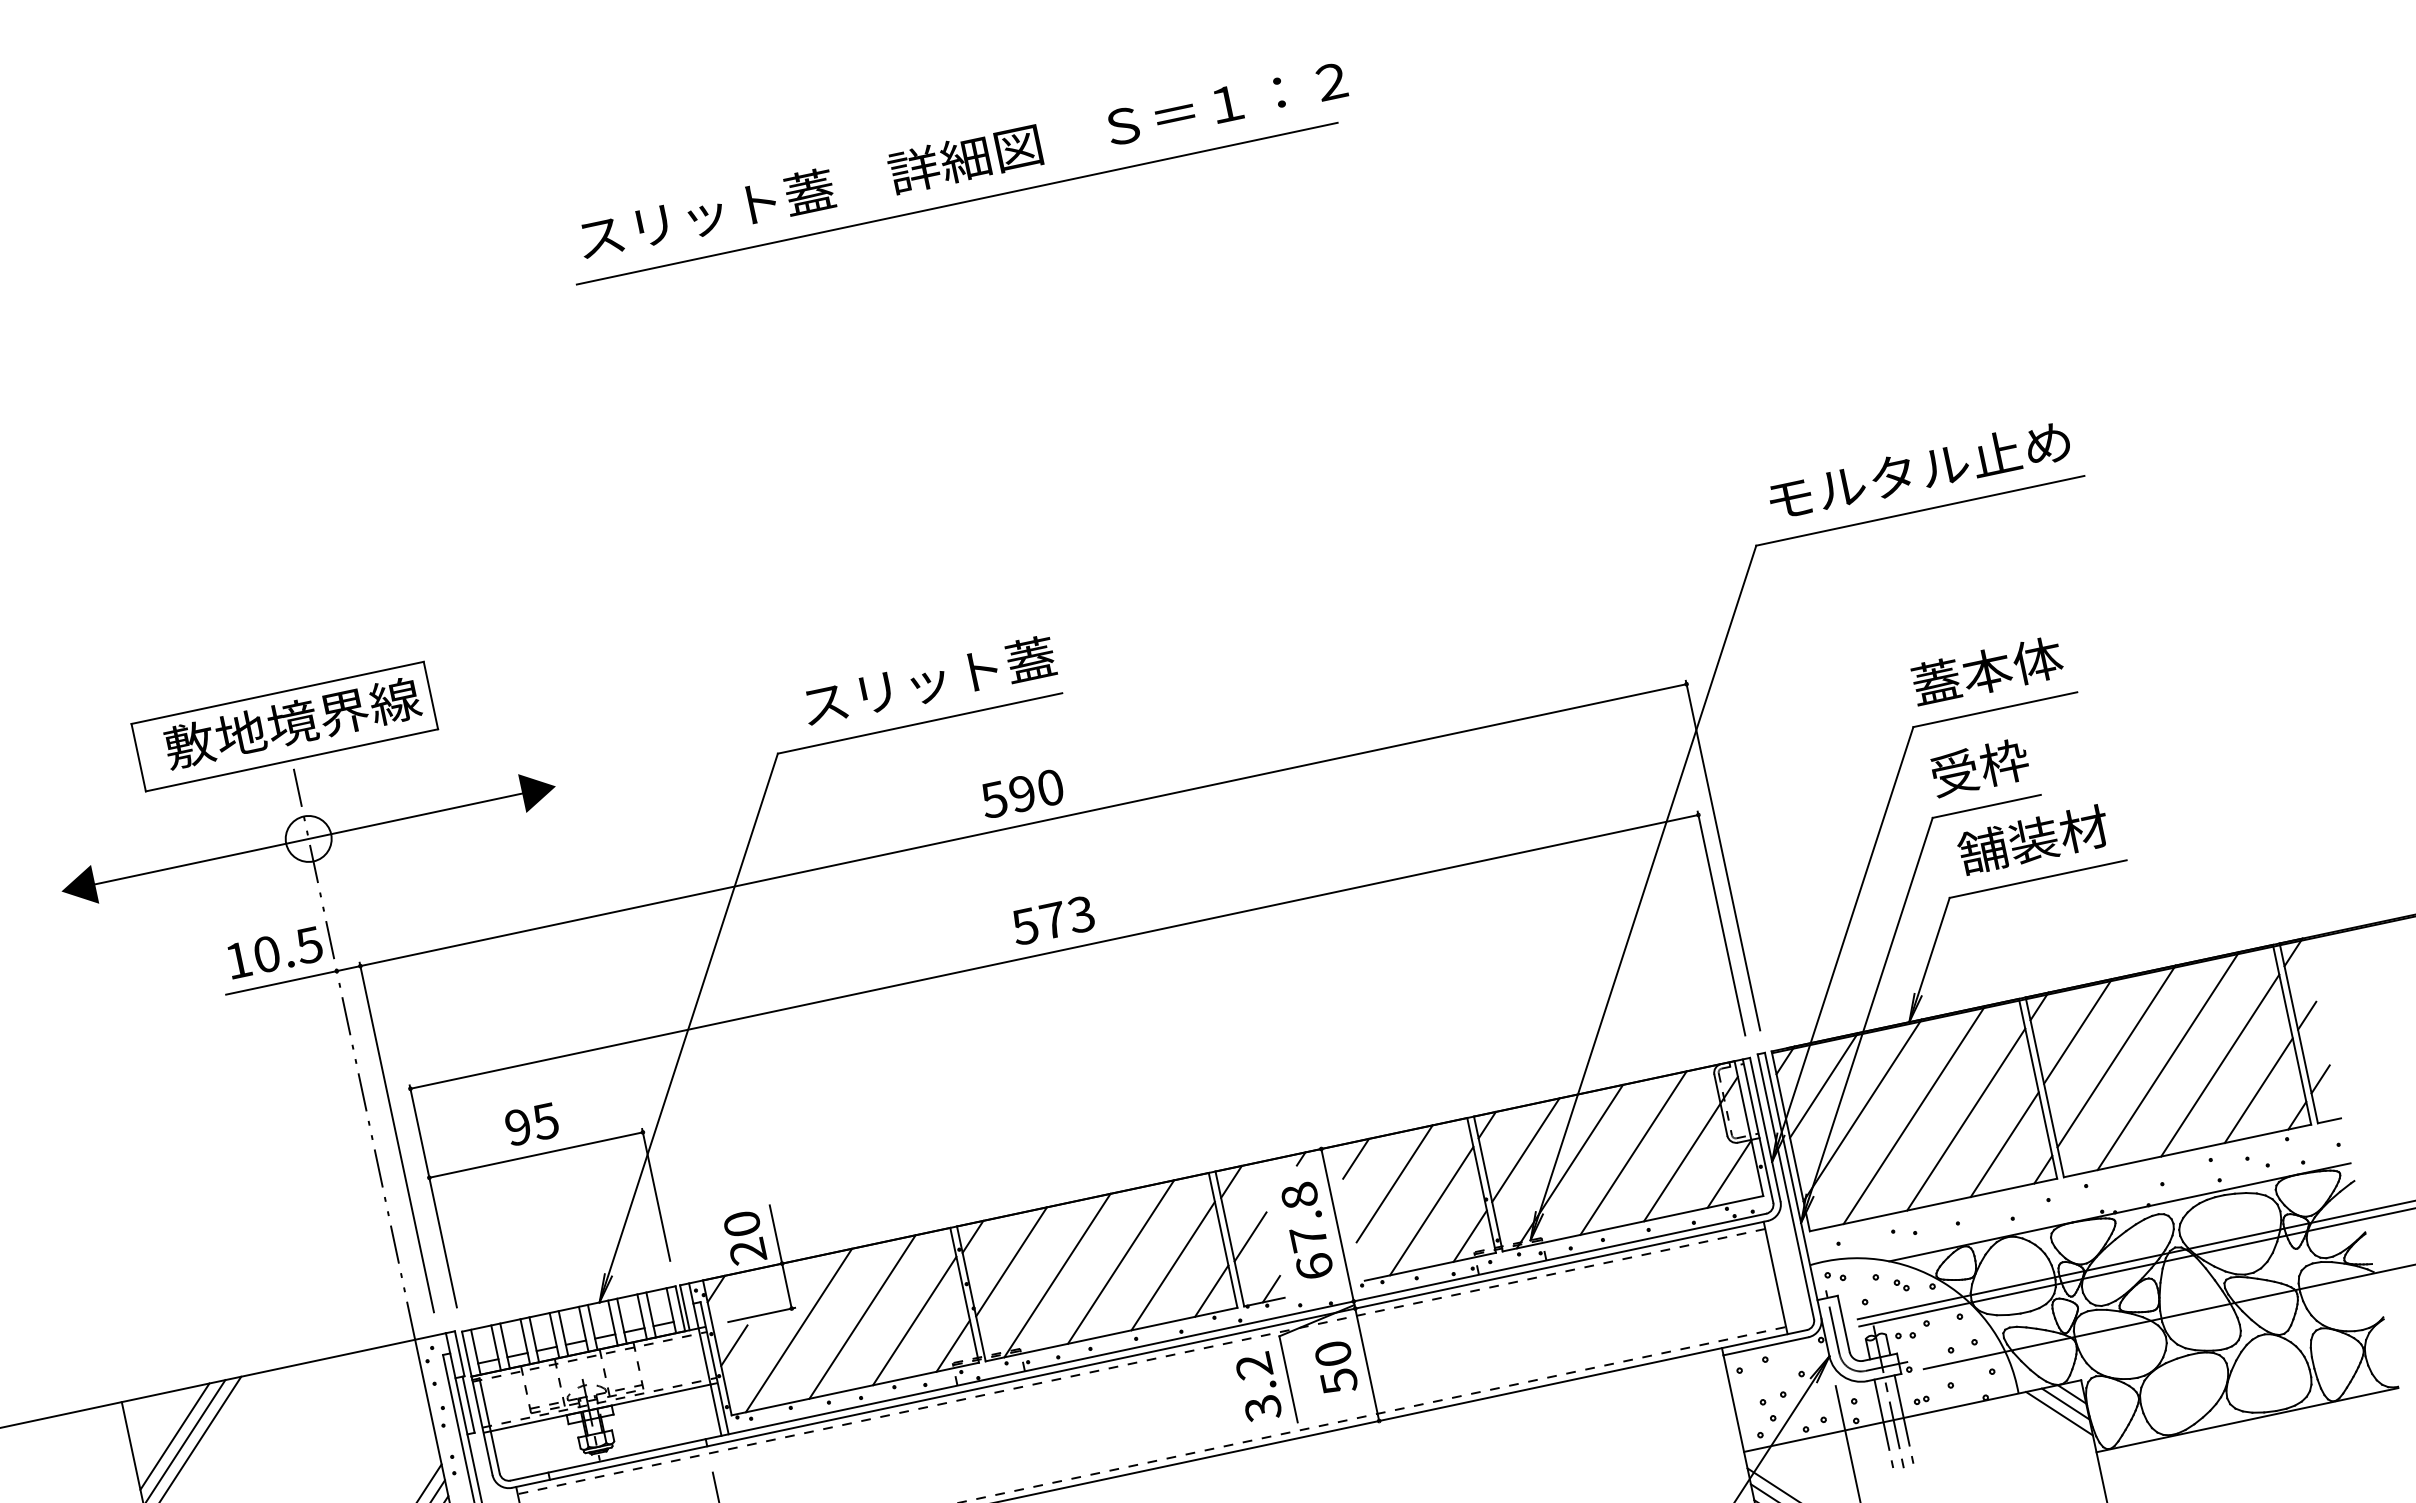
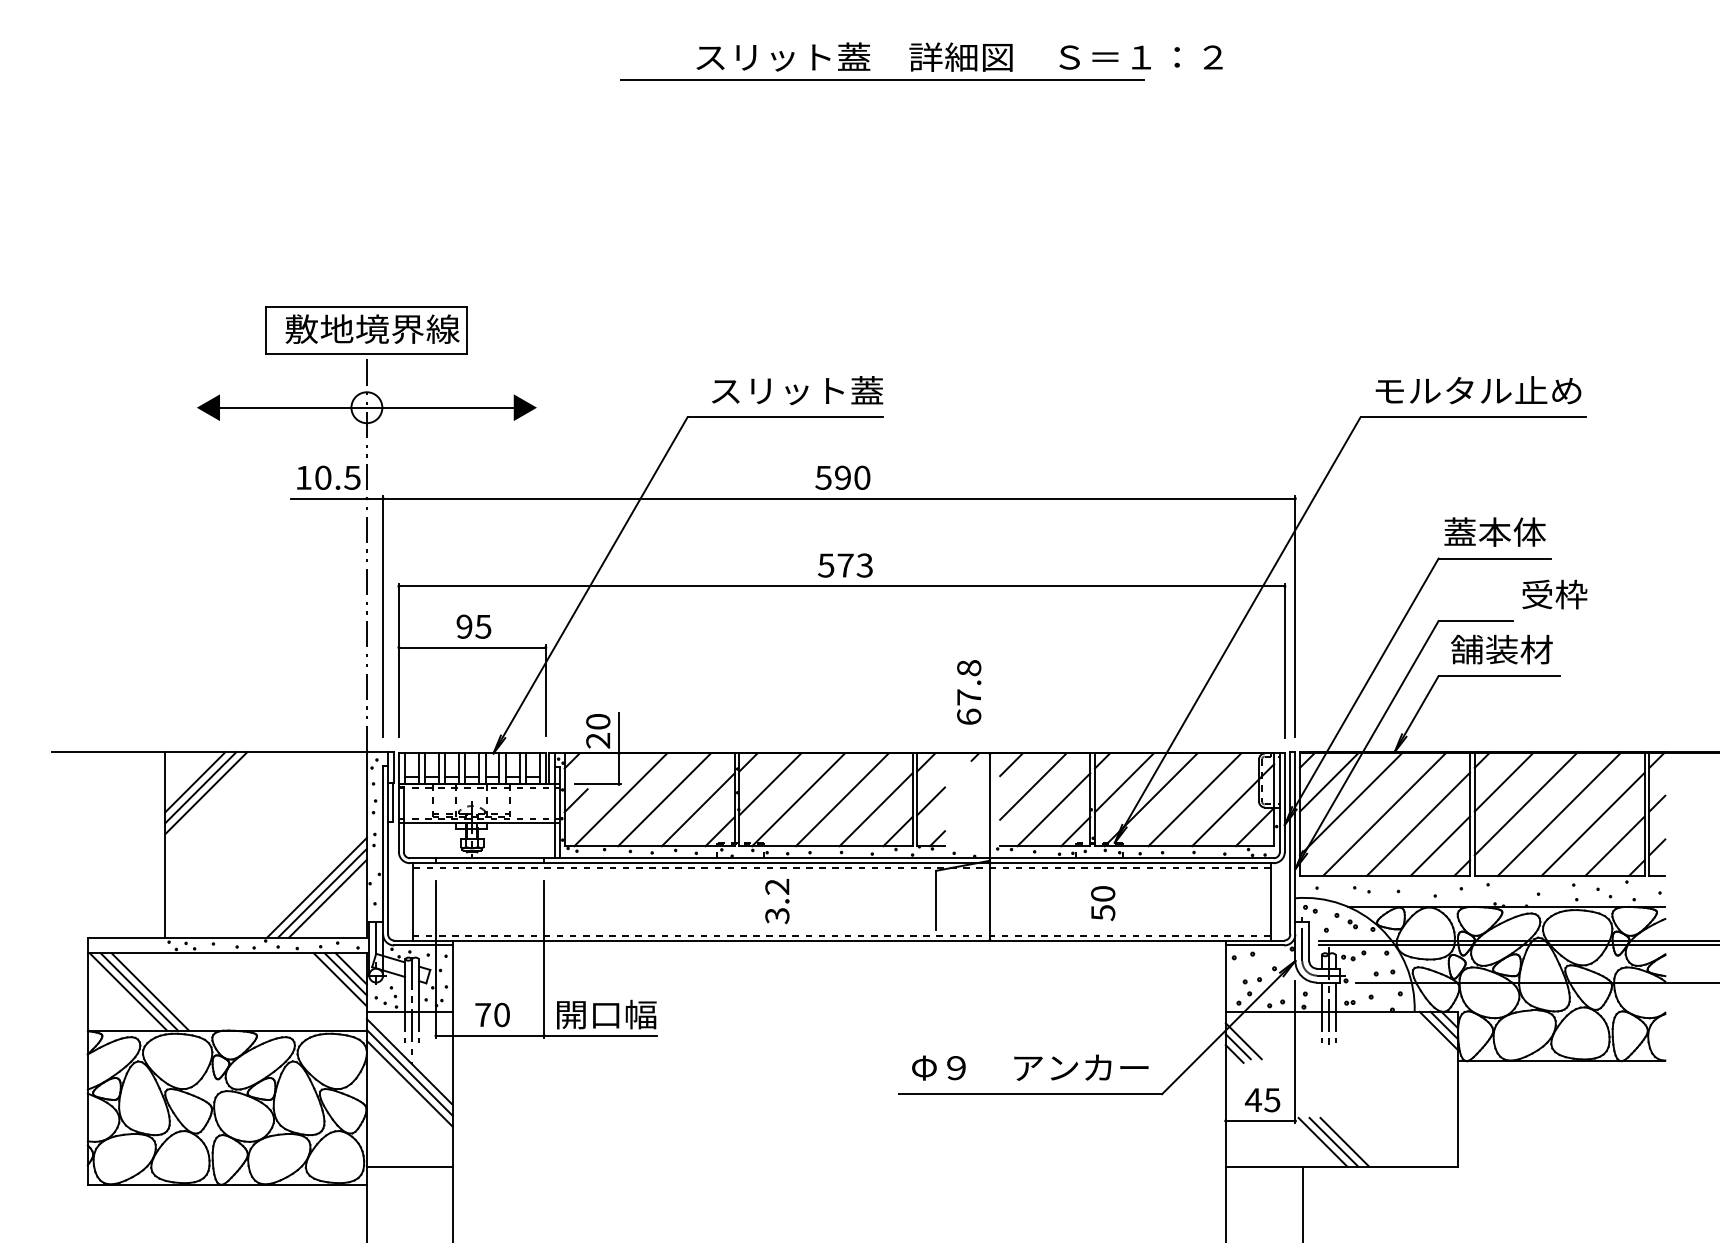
text: (962, 158) -> (959, 56), moved
text: (1979, 767) -> (1554, 594), moved
text: (1307, 1231) -> (969, 692), moved
text: (1336, 1367) -> (1103, 903), moved
text: (1258, 1387) -> (777, 901), moved

